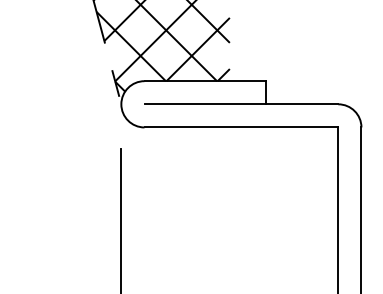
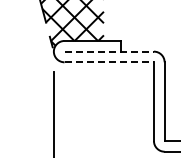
line: (241, 104) -> (109, 51), solid -> dashed
line: (241, 127) -> (109, 62), solid -> dashed

